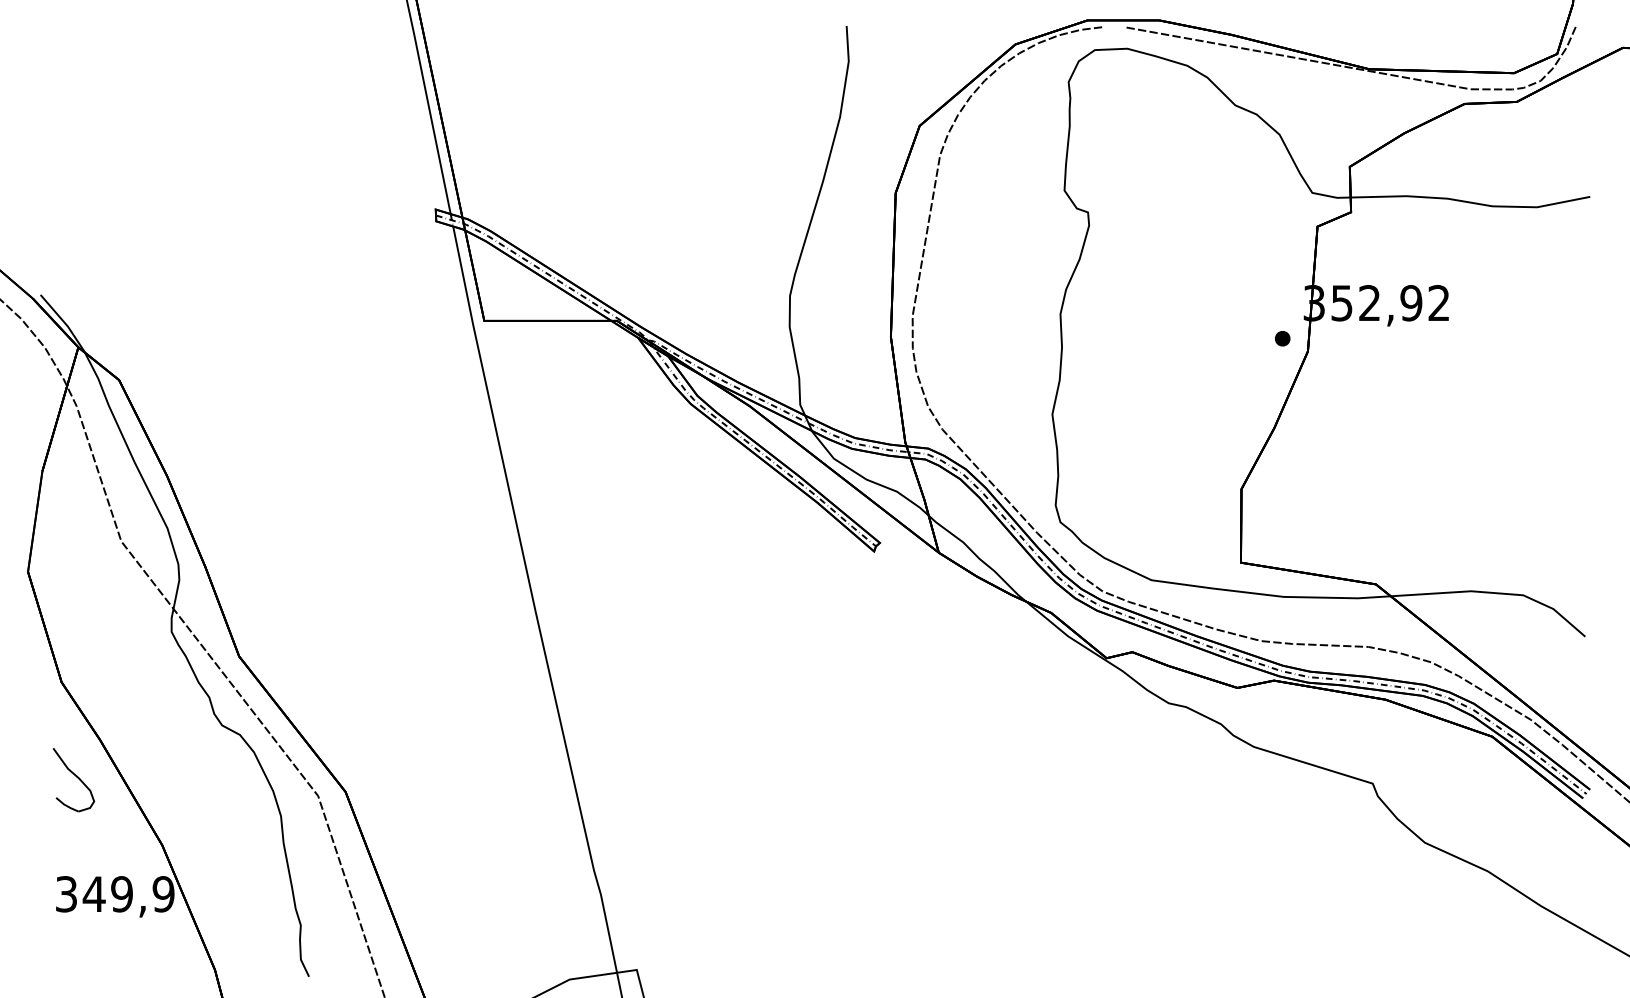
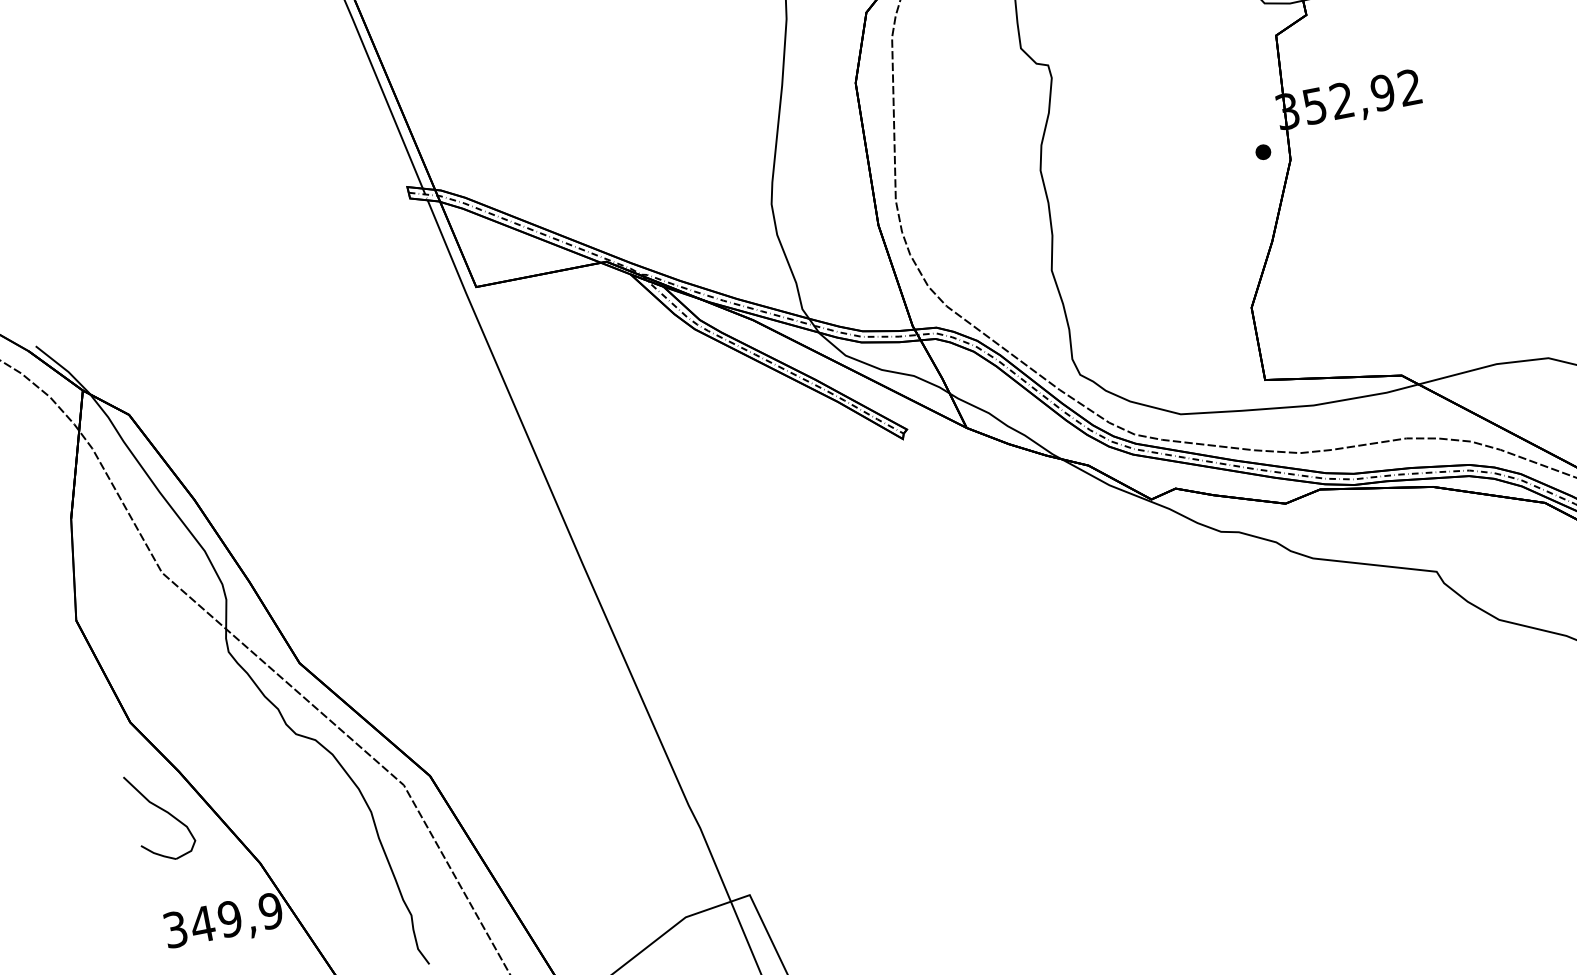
part: (73, 779) -> (160, 815), size x1.43

